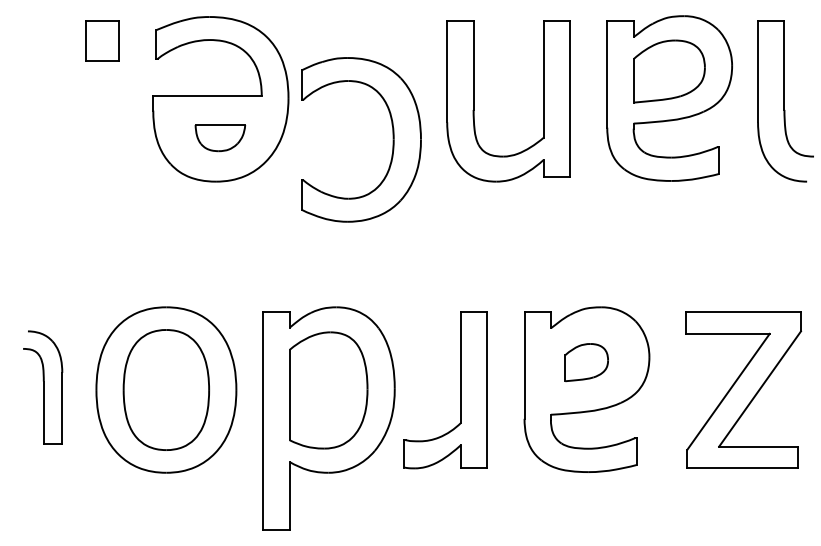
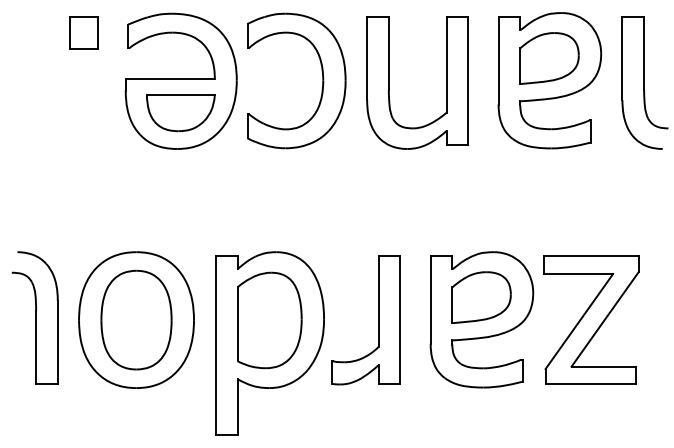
part: (220, 137) -> (180, 112), size x1.67
part: (392, 139) -> (322, 80), moved
part: (586, 362) -> (481, 297), size x1.67
part: (42, 387) -> (34, 318), size x1.43
part: (743, 389) -> (591, 319), moved

